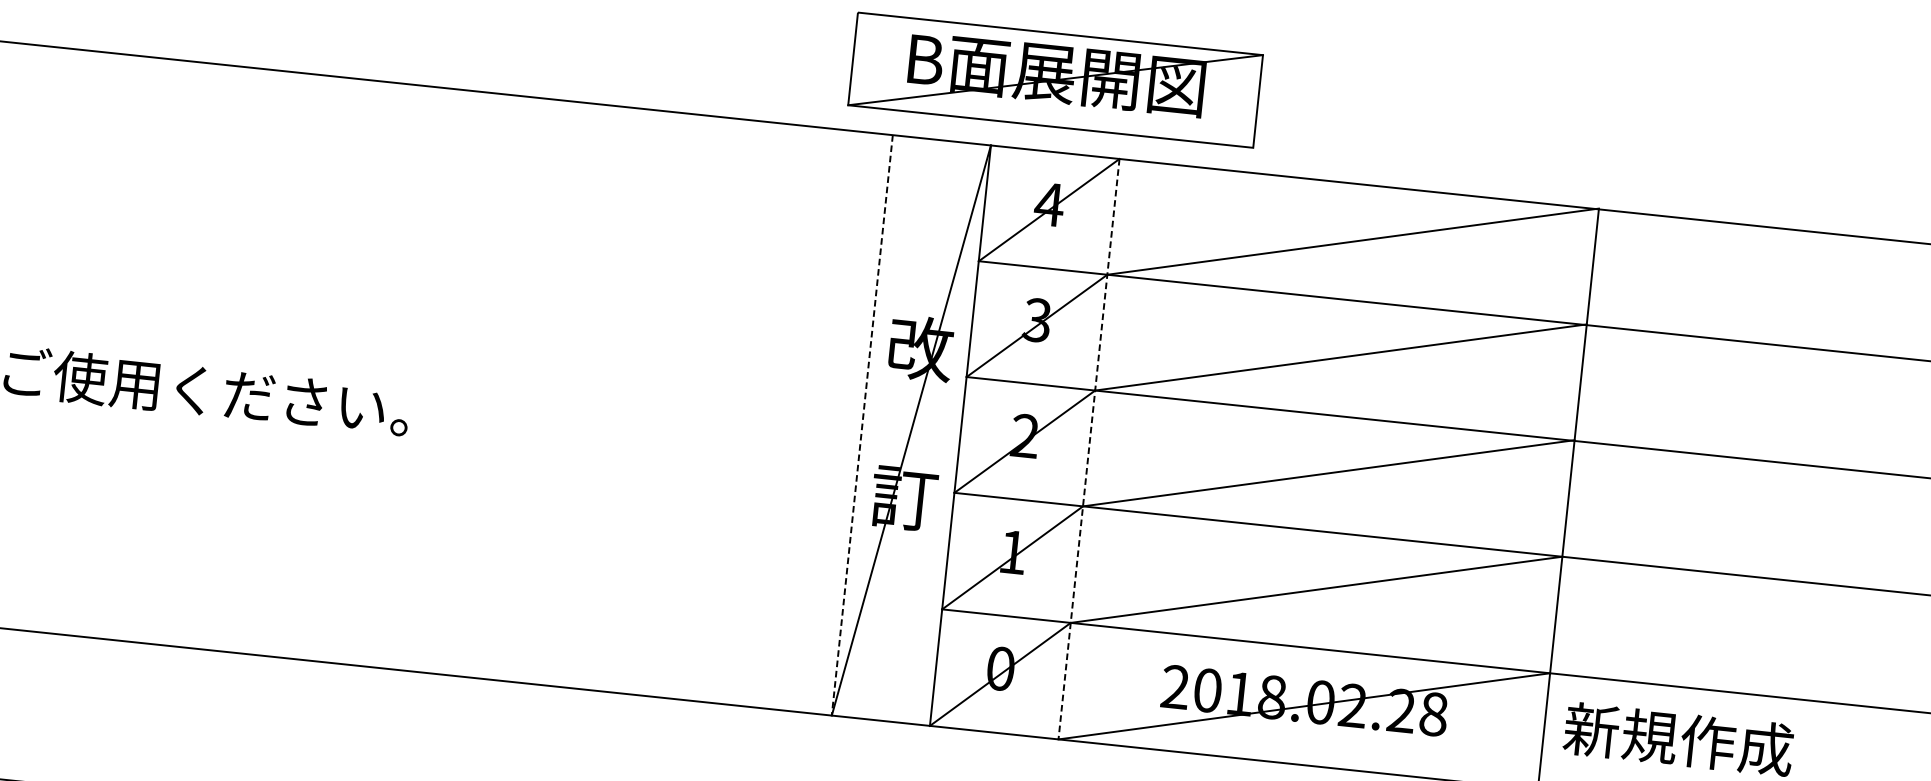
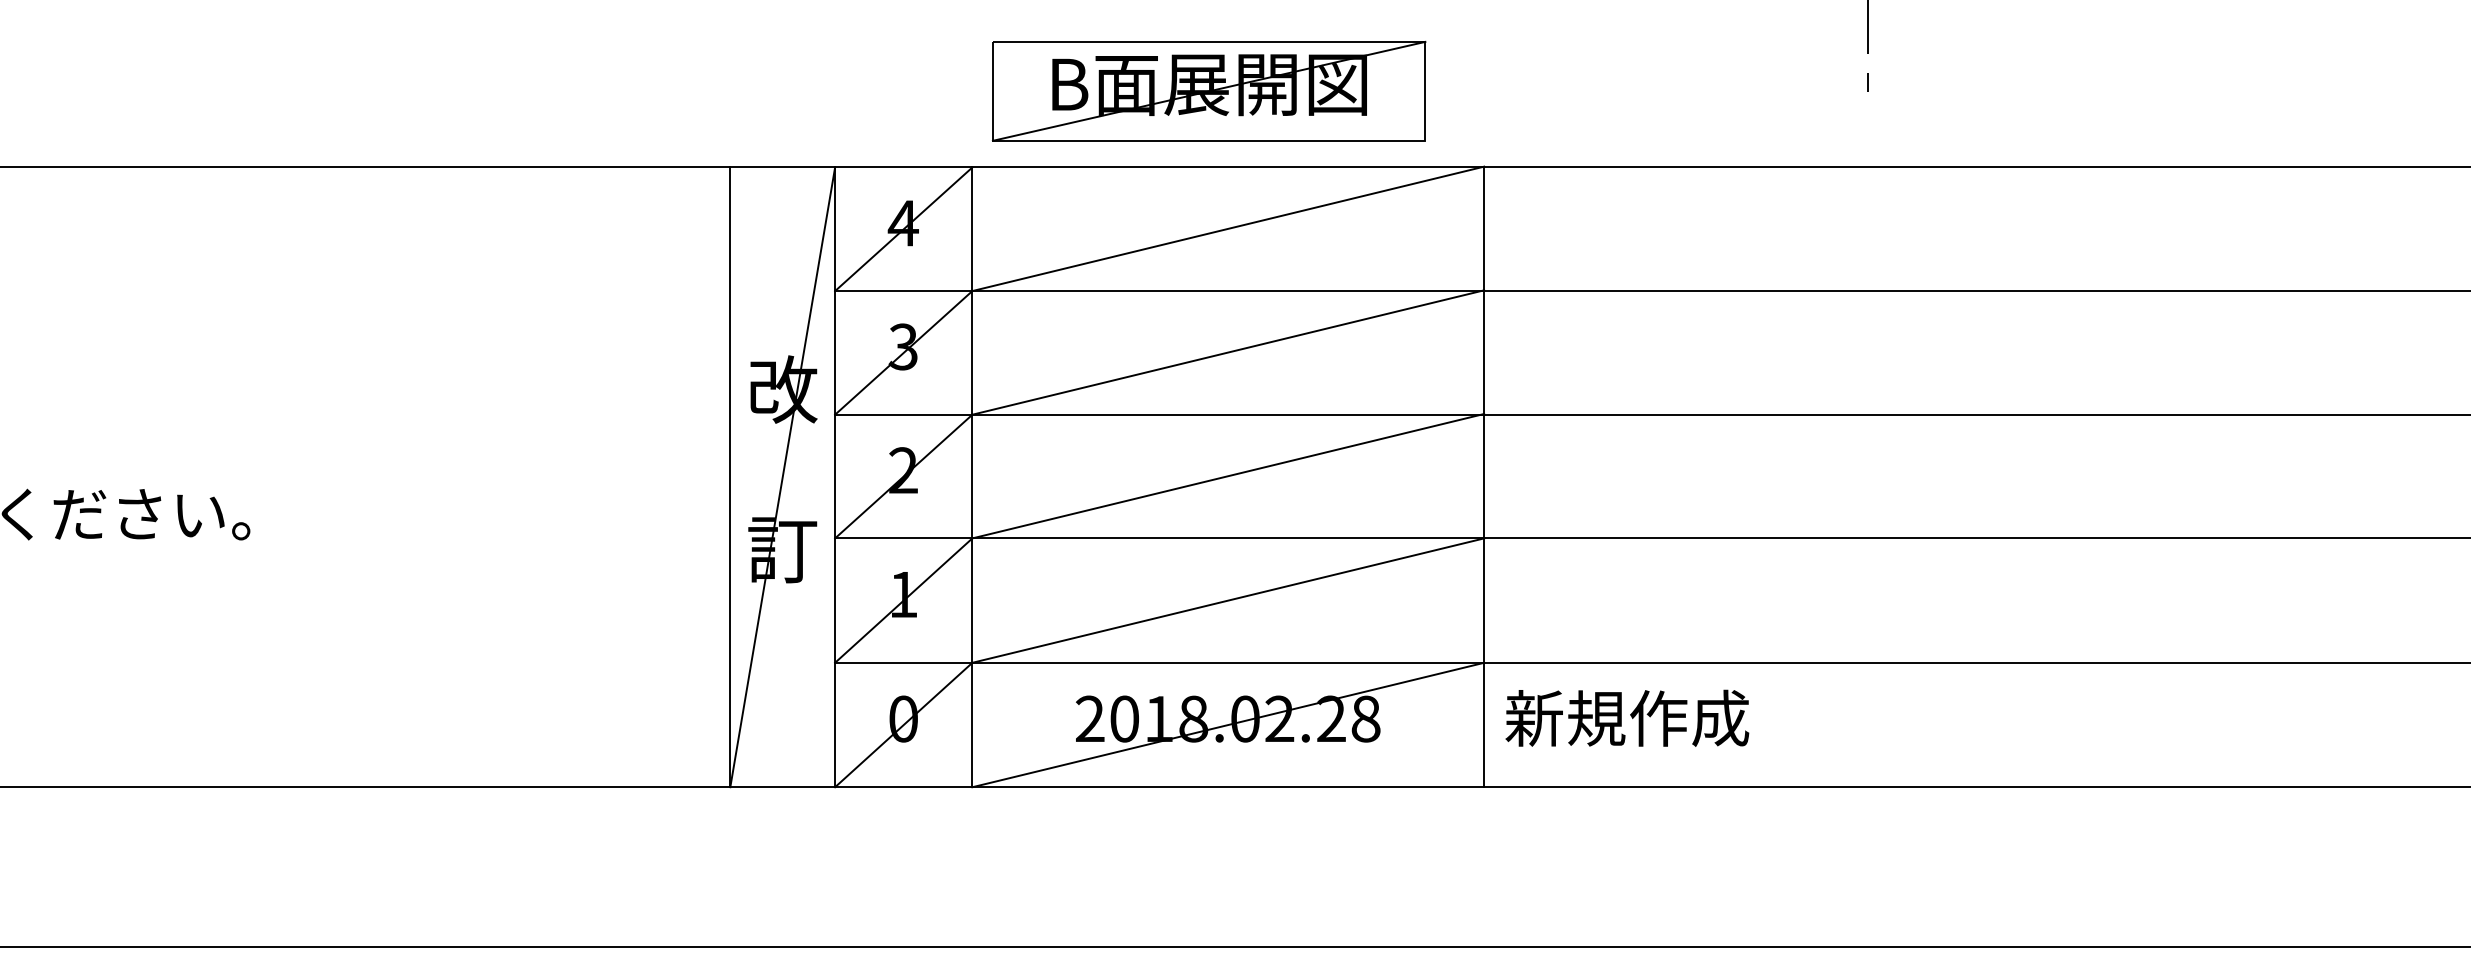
part: (1056, 79) -> (1209, 90), moved
line: (862, 425) -> (730, 477), dashed -> solid
line: (1089, 449) -> (972, 477), dashed -> solid

